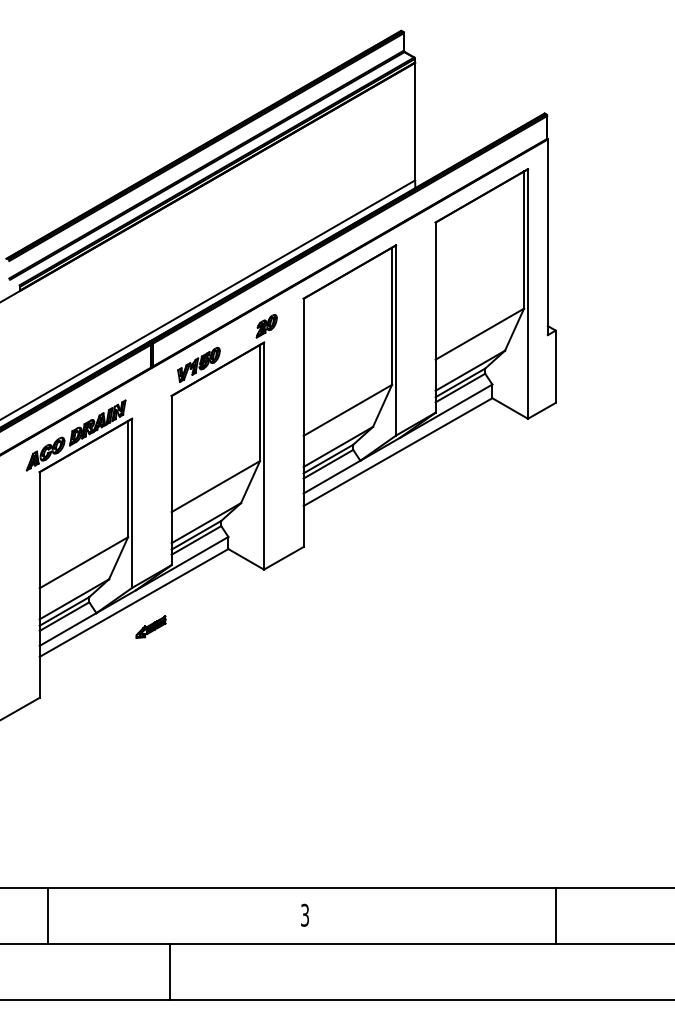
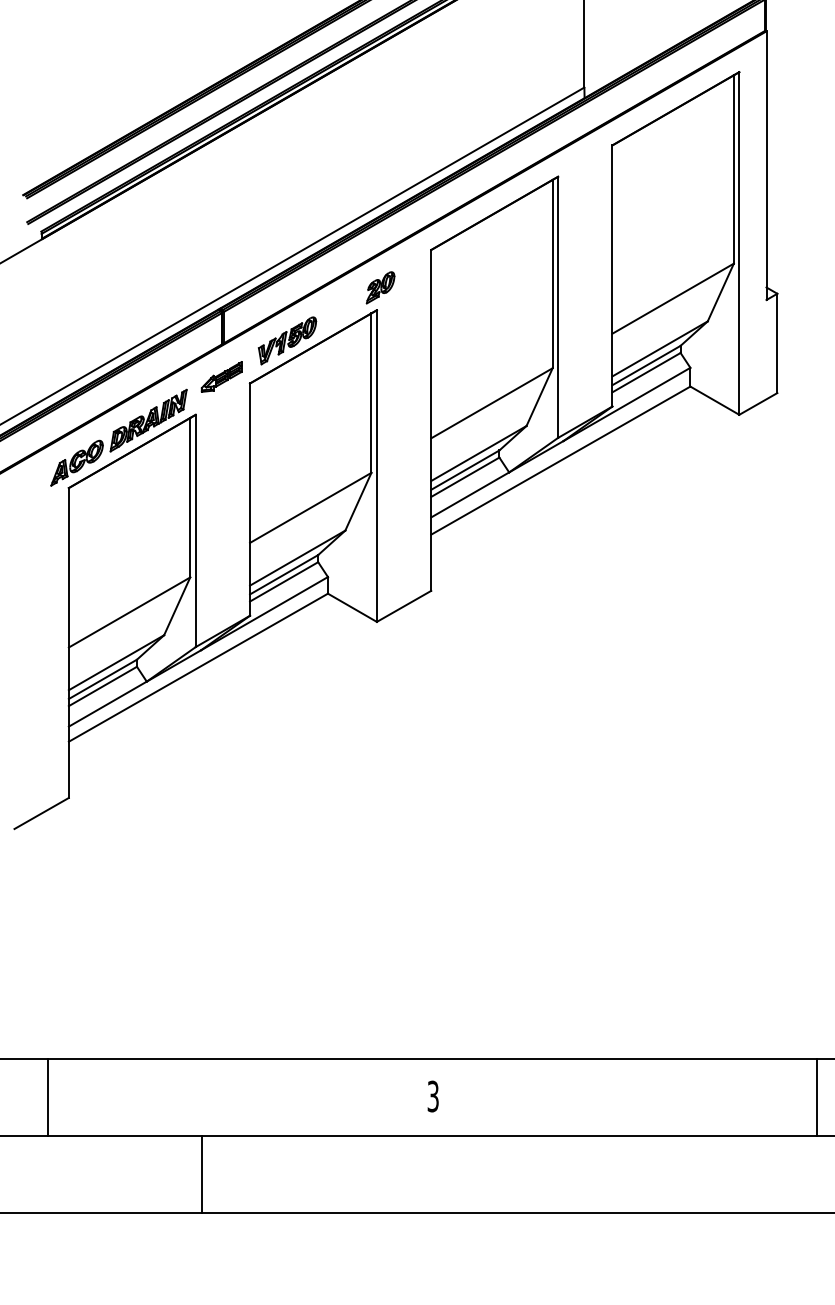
part: (150, 626) -> (221, 375), moved
line: (47, 916) -> (48, 1098), moved
line: (555, 916) -> (816, 1098), moved
line: (169, 972) -> (201, 1175), moved

